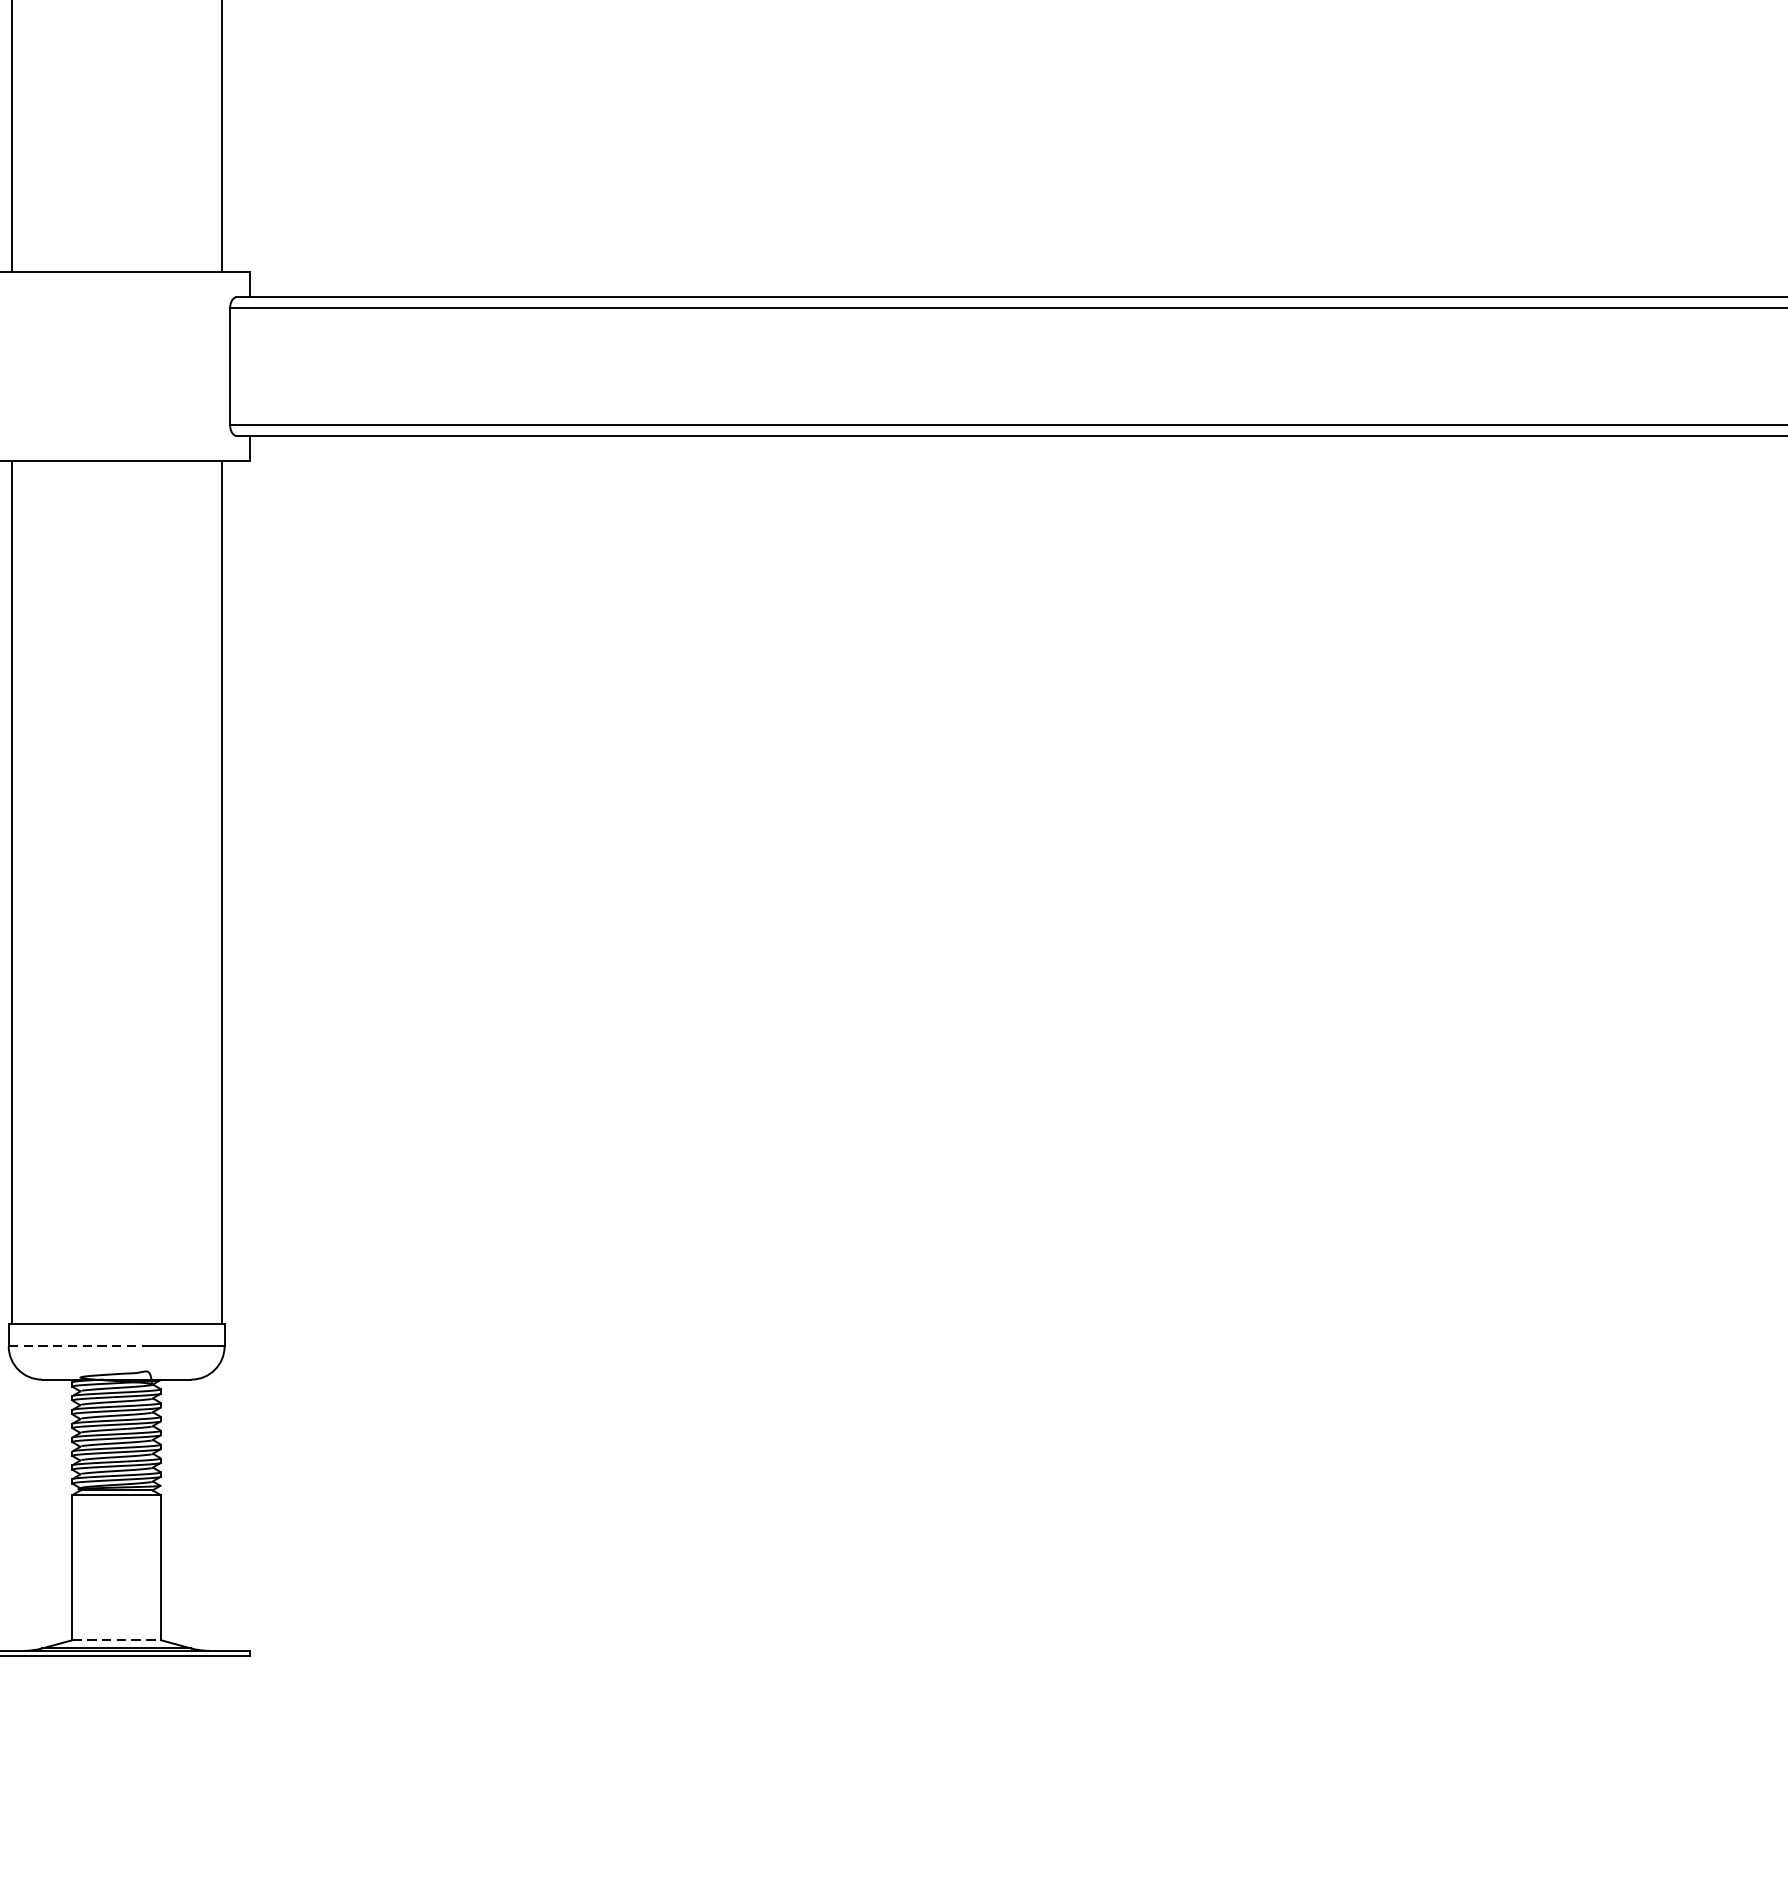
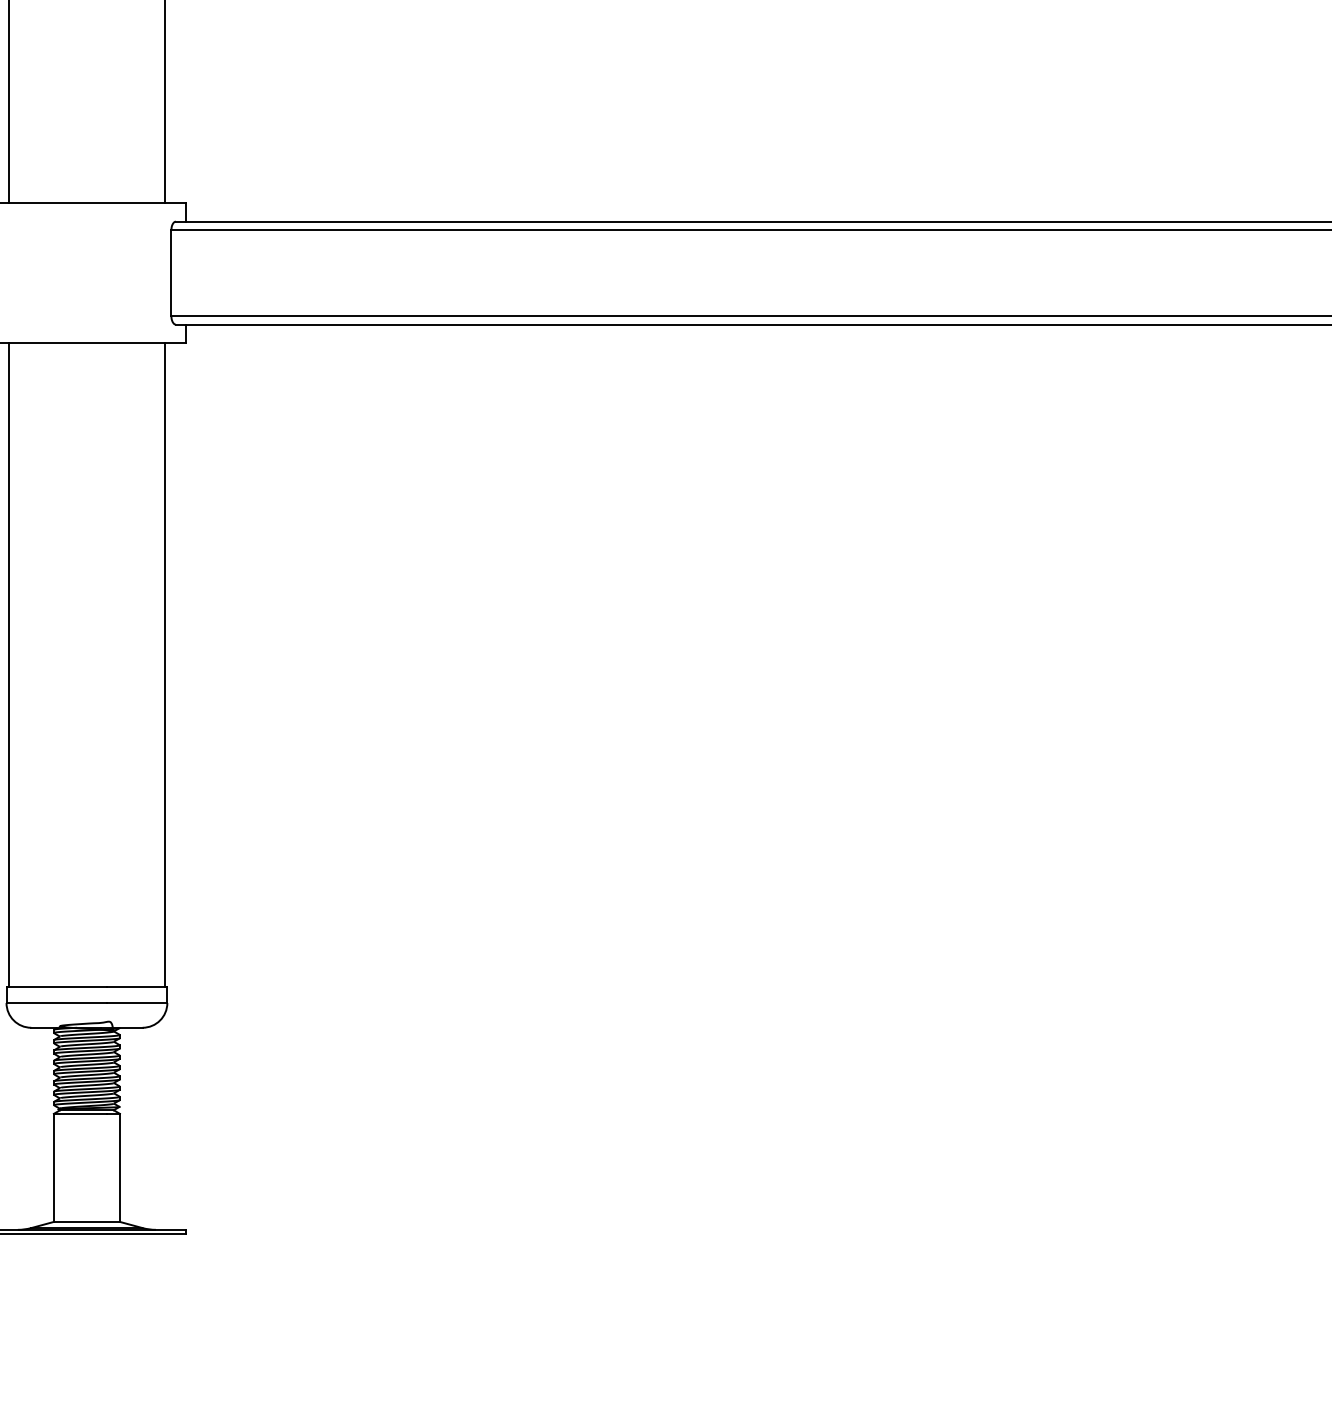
line: (77, 1347) -> (57, 1003), dashed -> solid
line: (116, 1639) -> (86, 1221), dashed -> solid

